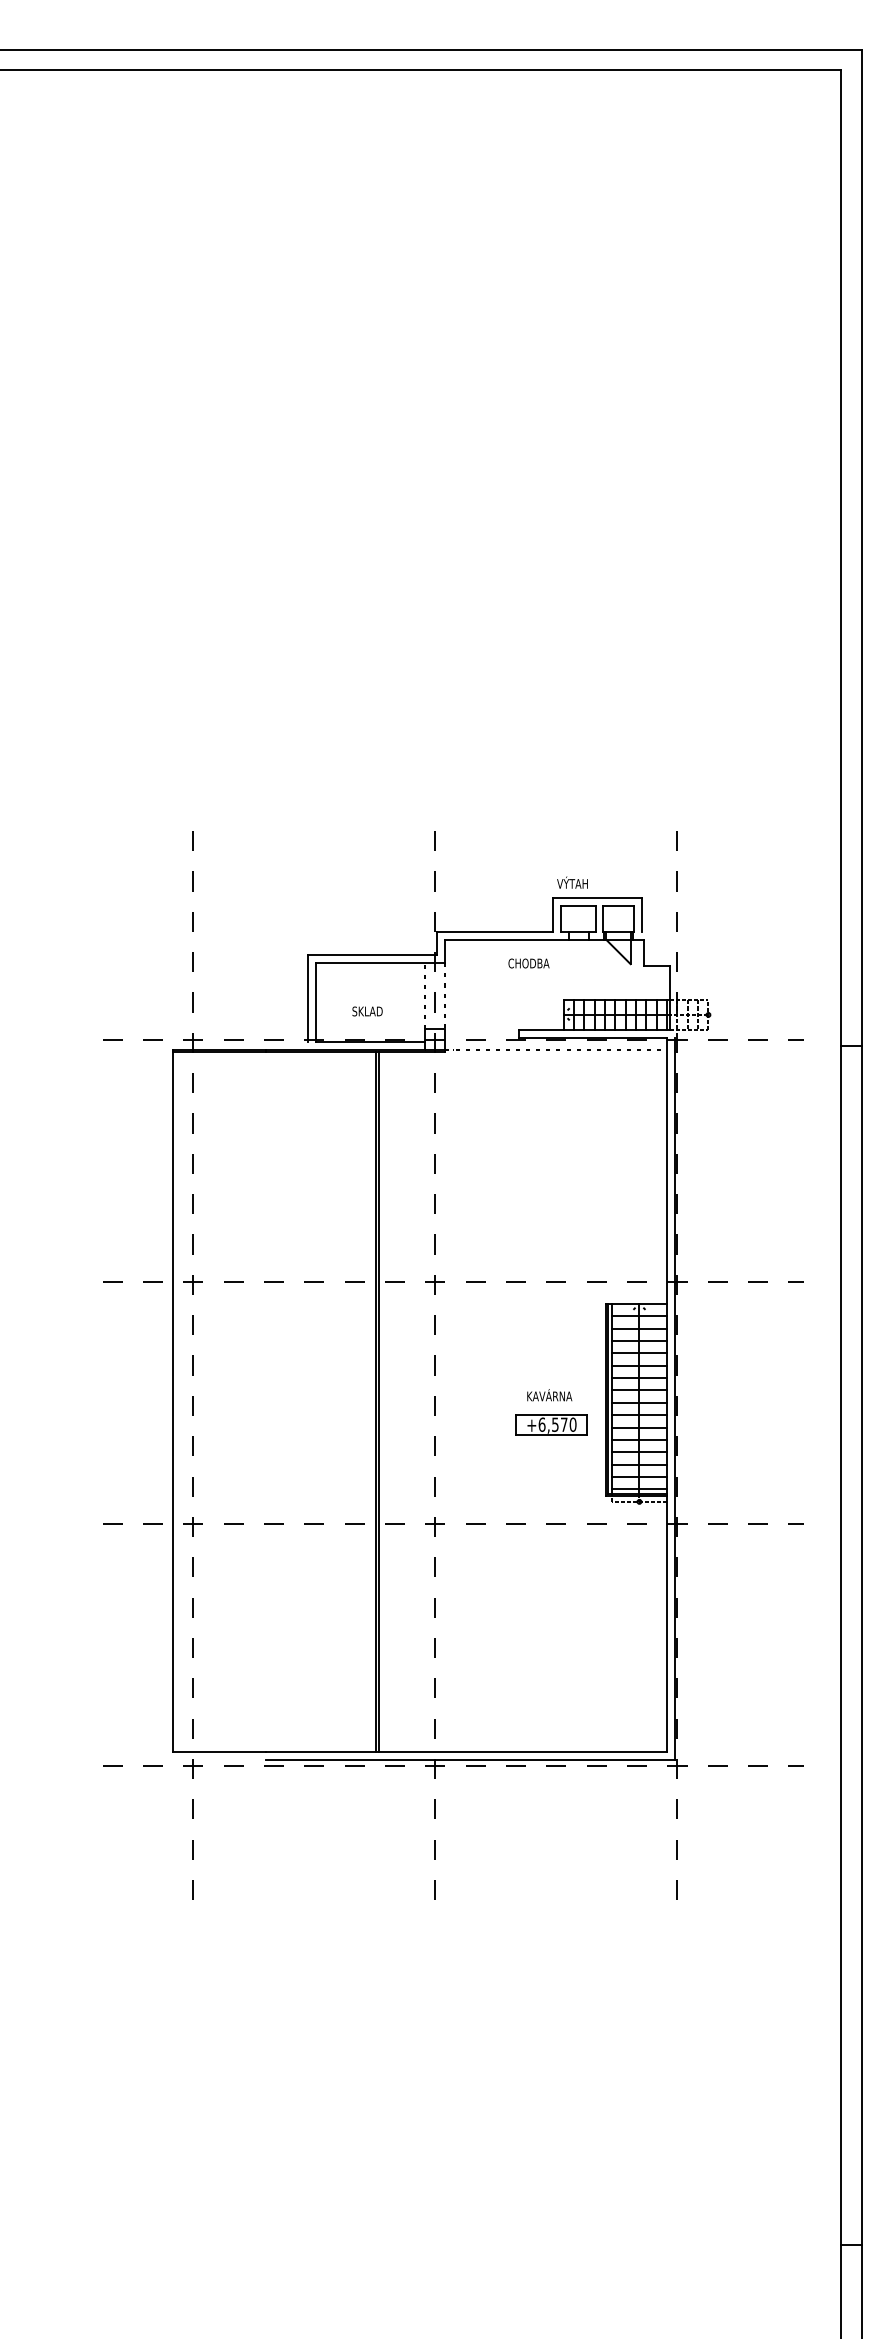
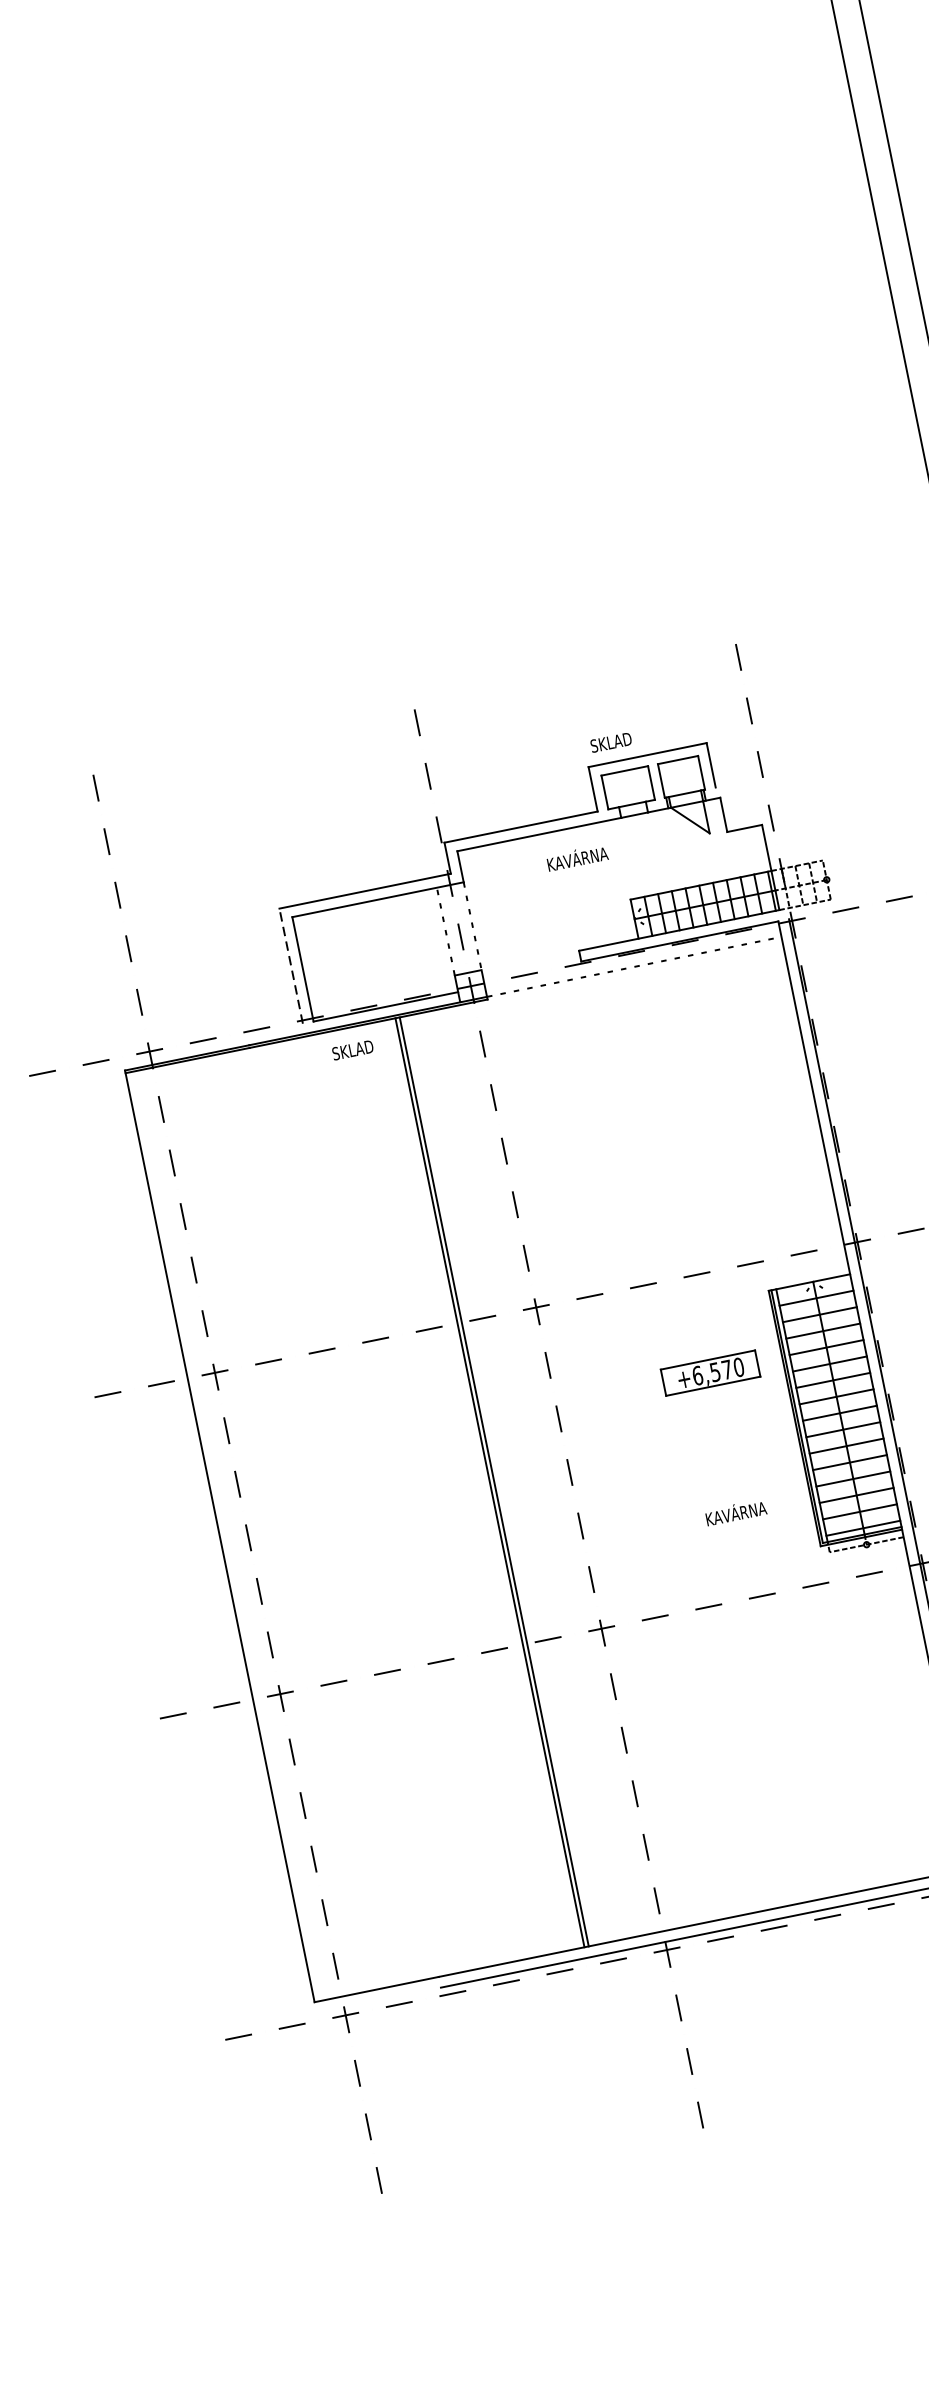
text: (572, 882) -> (610, 740), VÝTAH -> SKLAD
text: (530, 962) -> (576, 858), CHODBA -> KAVÁRNA
line: (308, 998) -> (291, 965), solid -> dashed
text: (367, 1011) -> (352, 1050), moved
text: (549, 1395) -> (735, 1512), moved
part: (551, 1424) -> (710, 1372), moved

